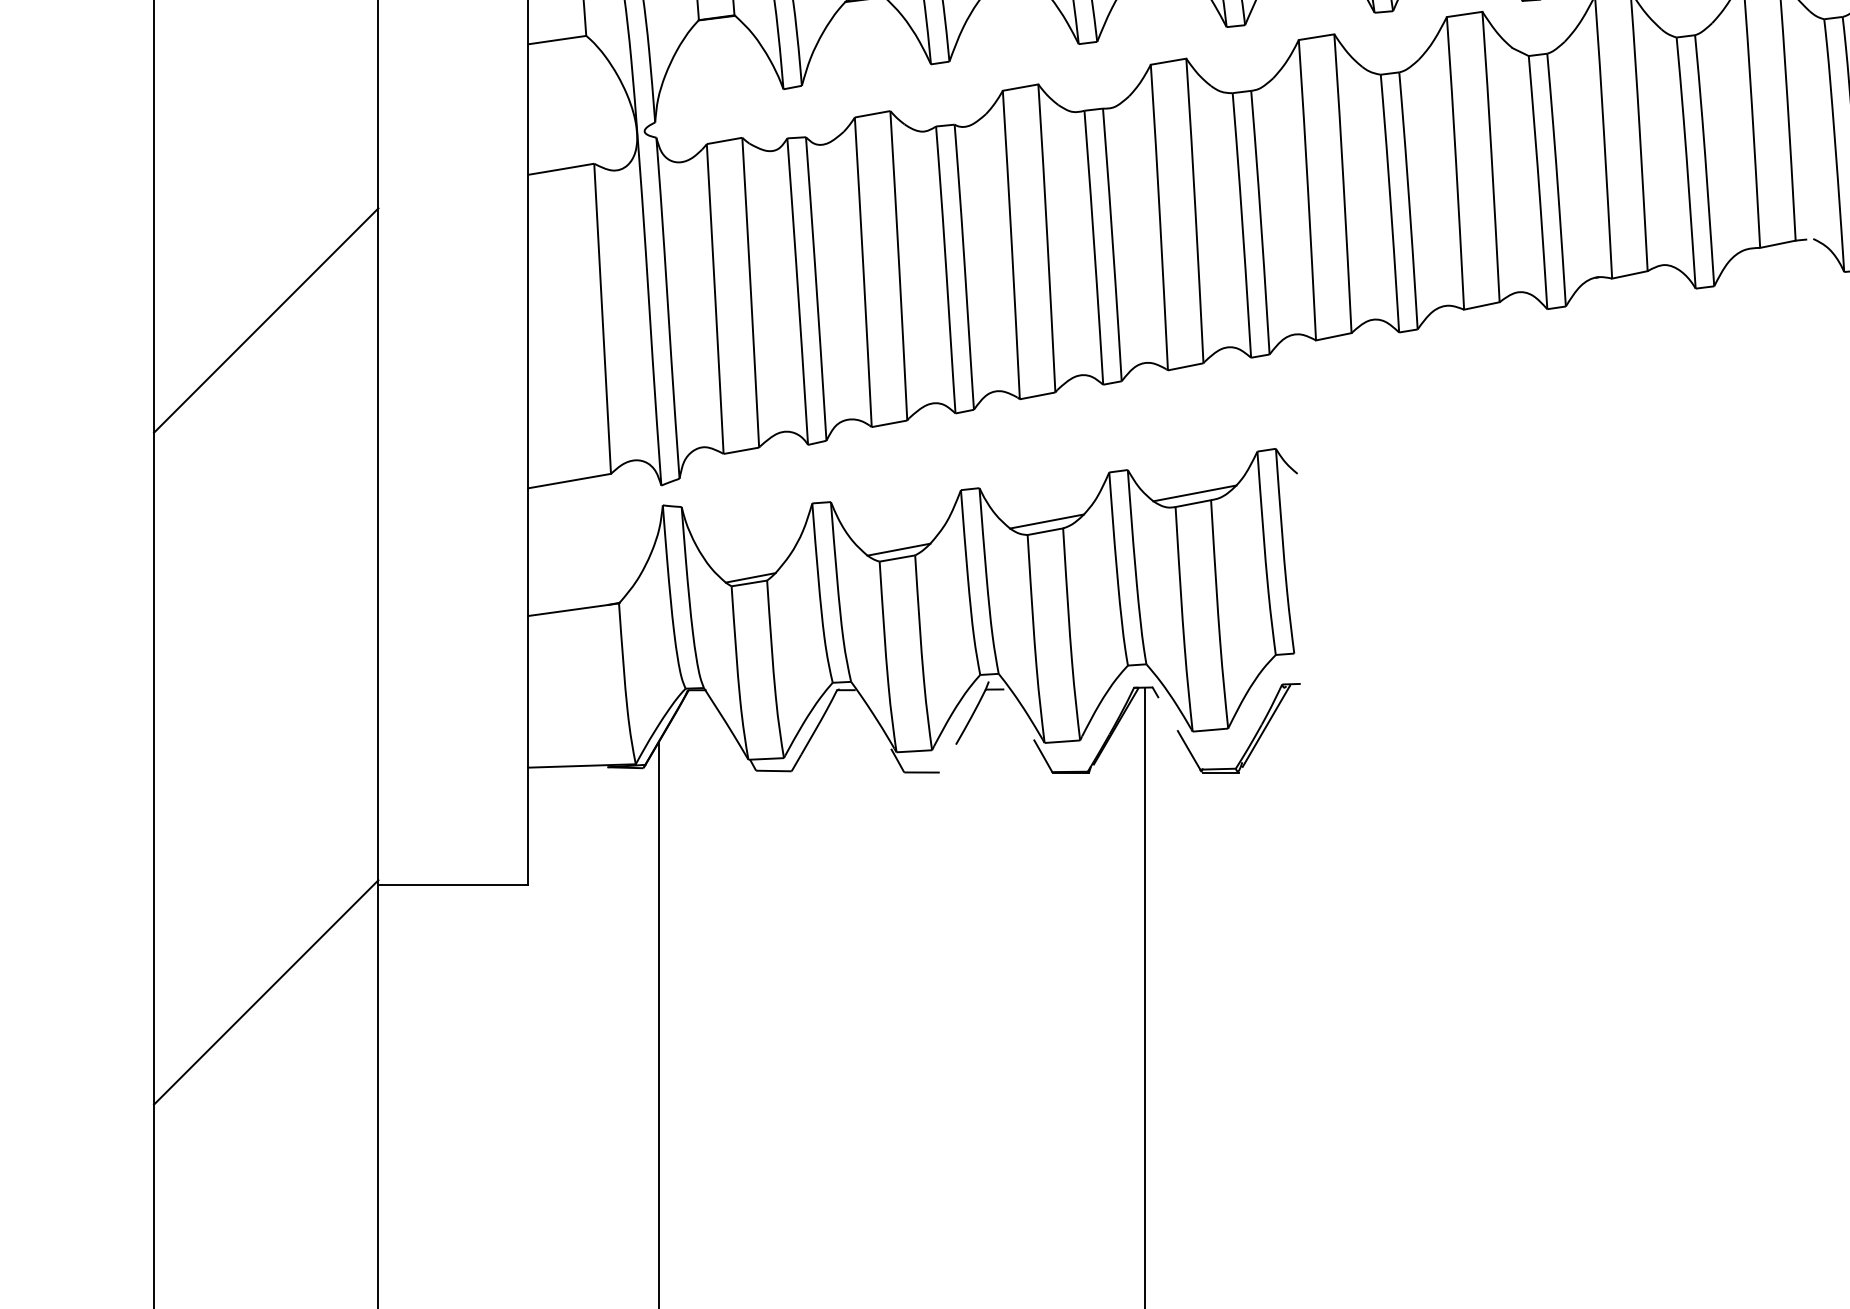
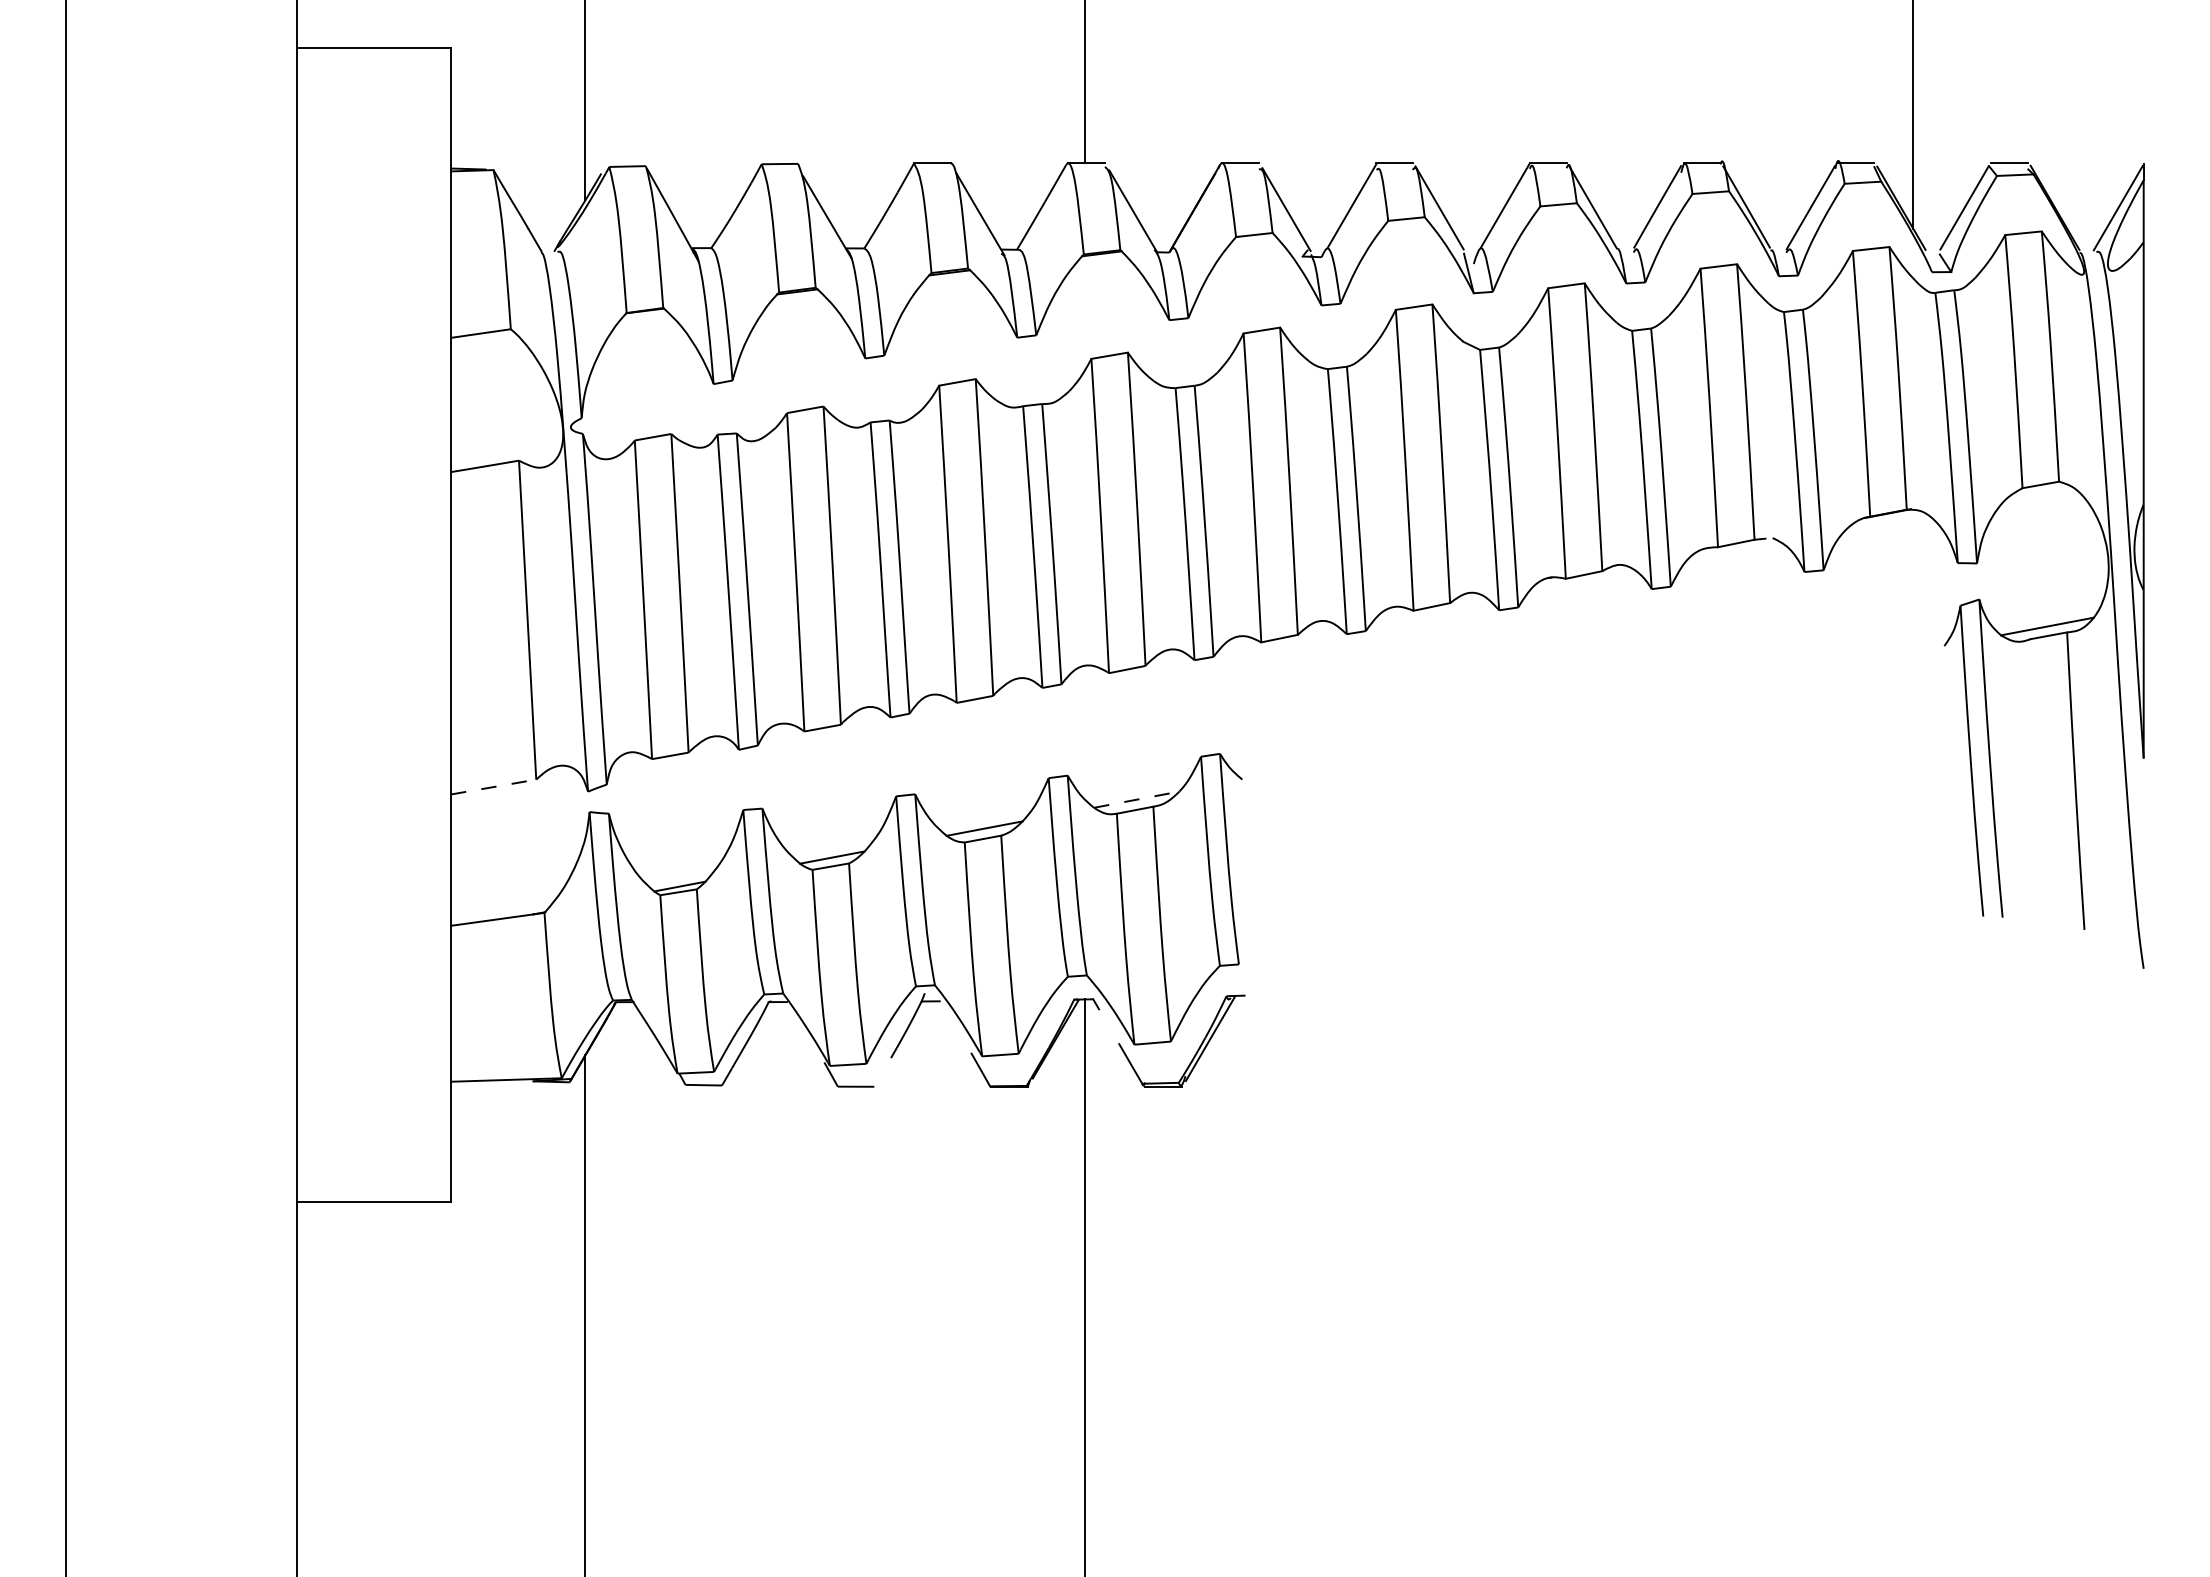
line: (266, 320) -> (181, 621), removed
line: (570, 480) -> (494, 786), solid -> dashed
line: (1195, 493) -> (1137, 799), solid -> dashed
line: (266, 992) -> (181, 1312), removed

